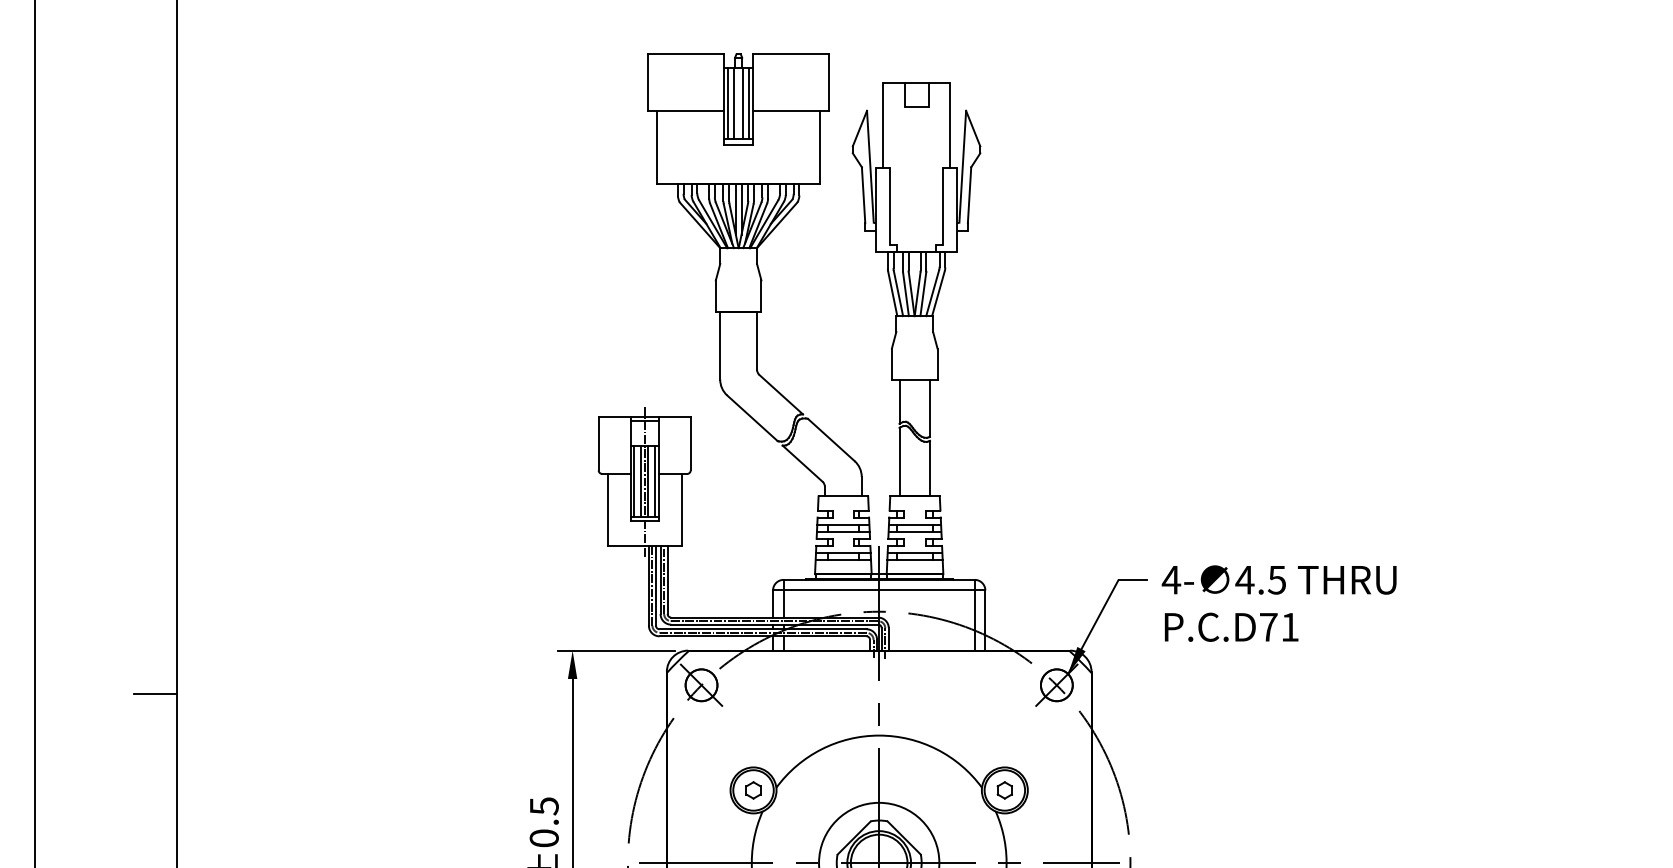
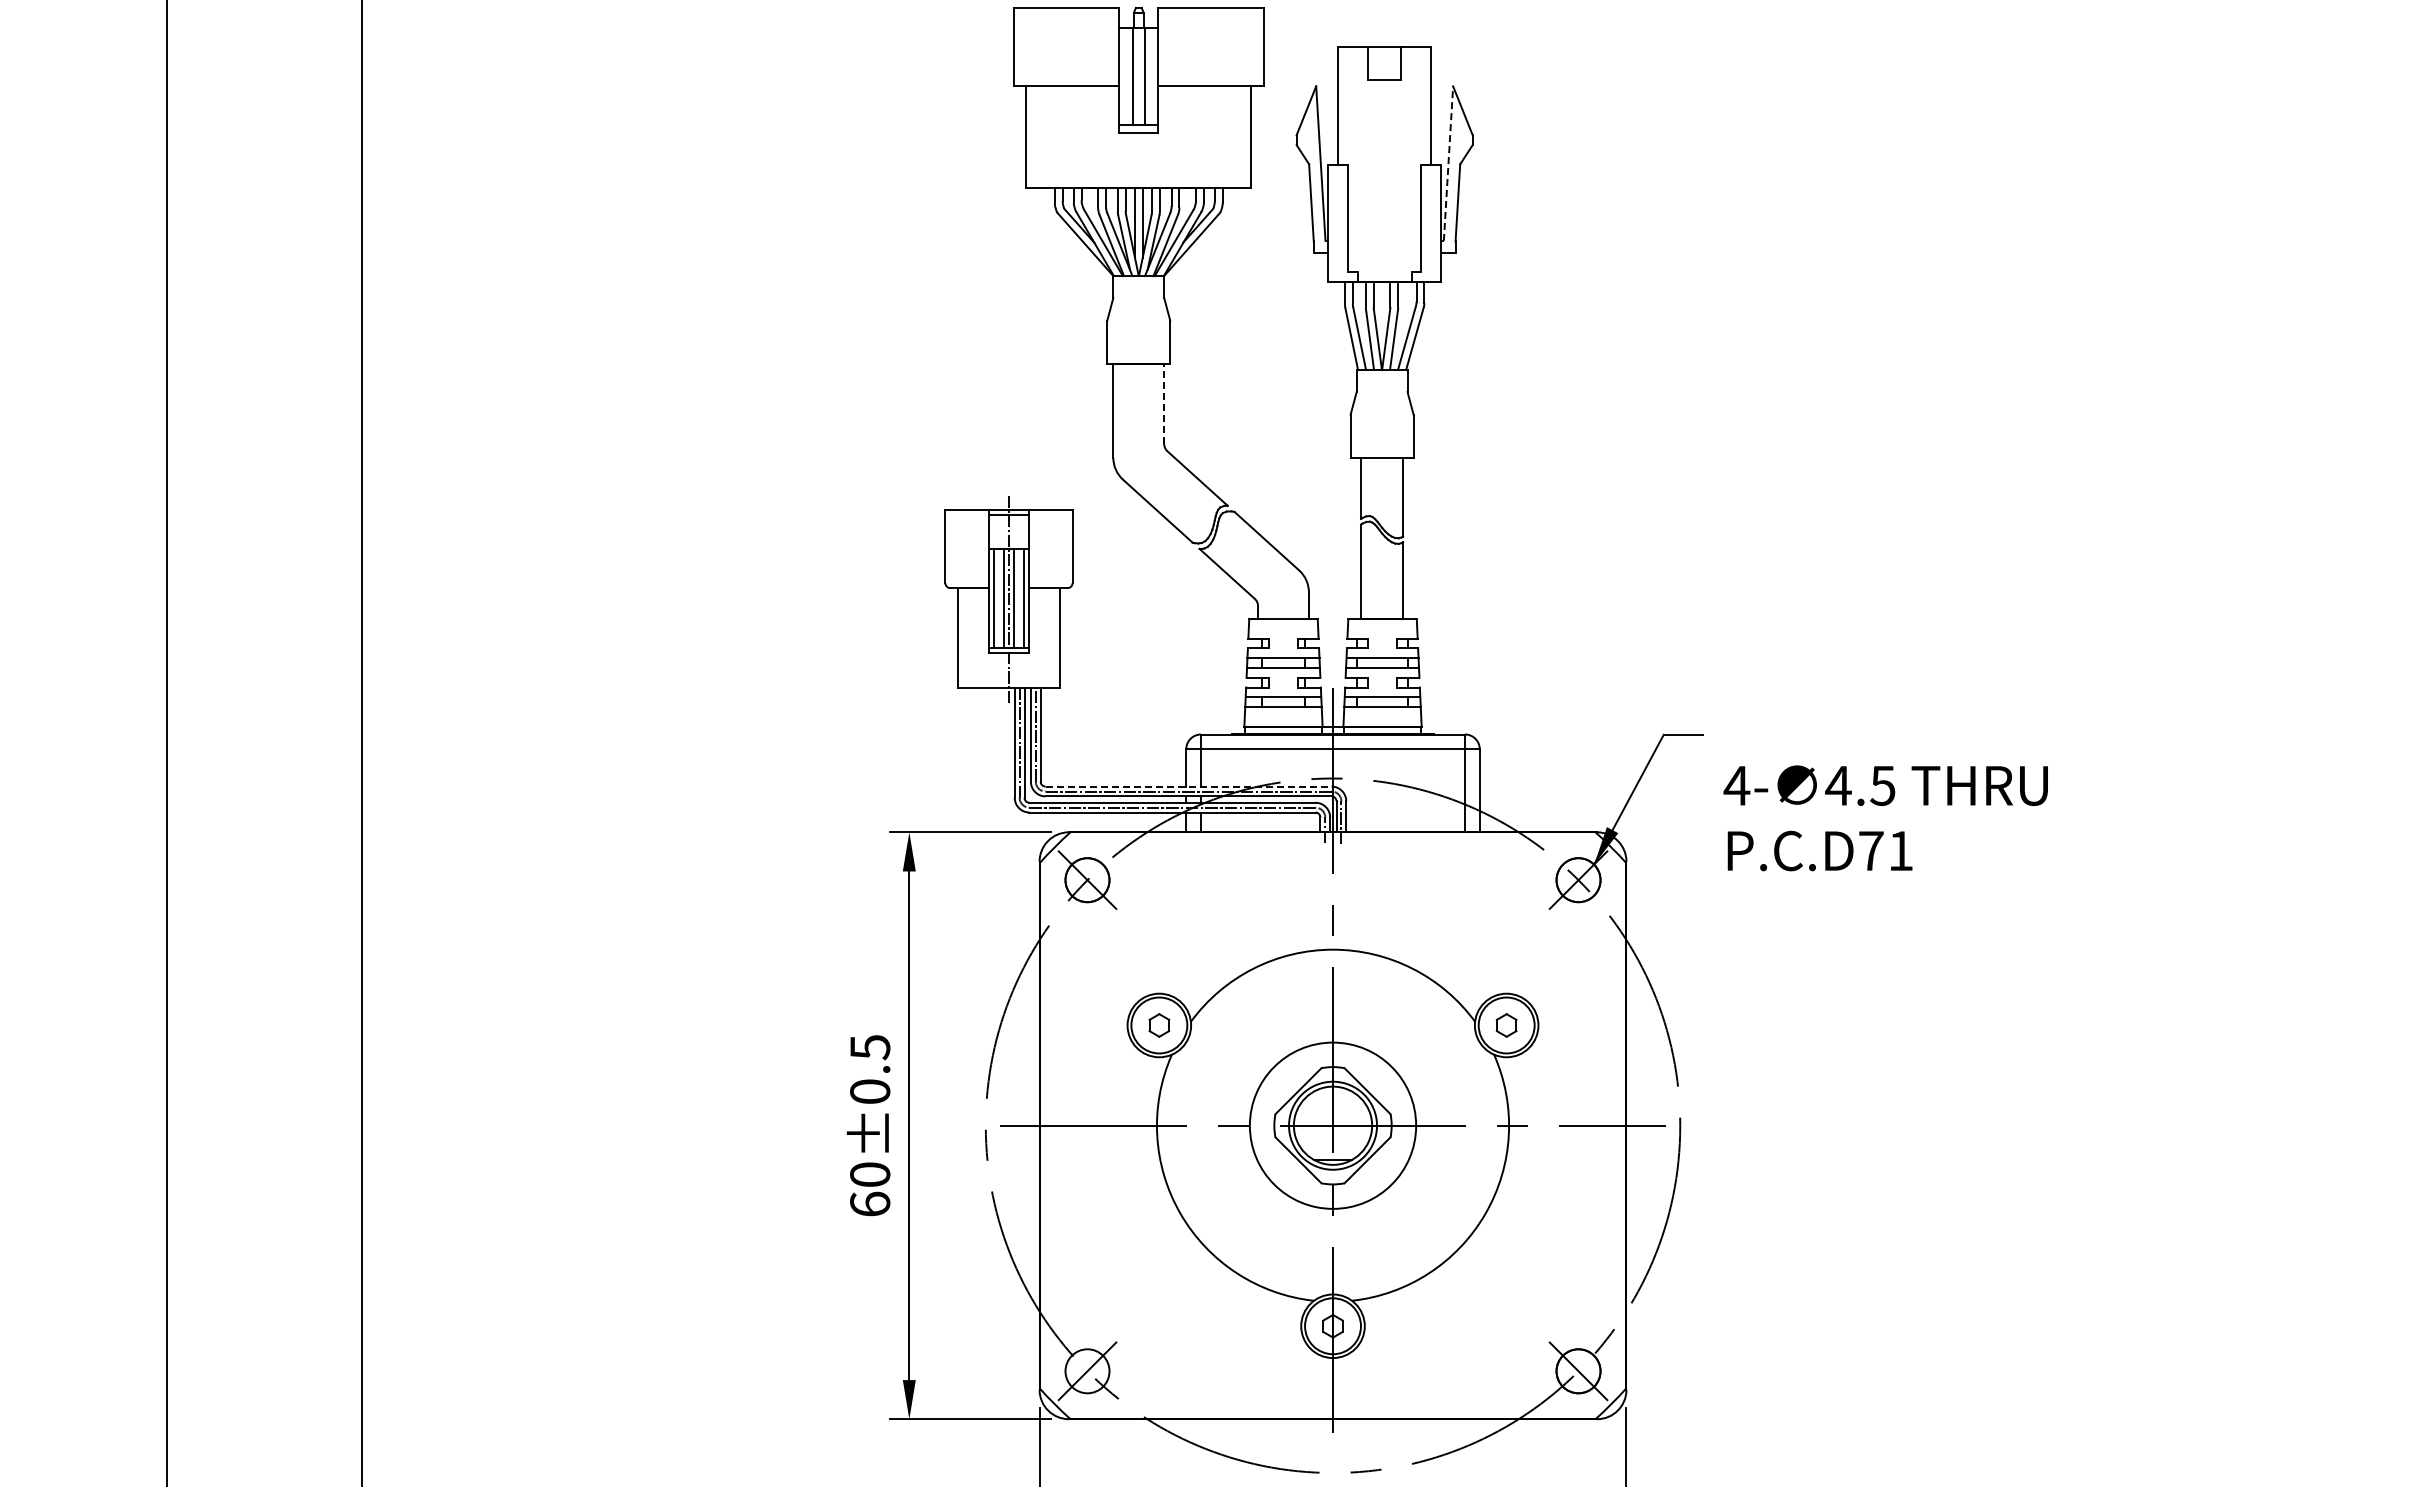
line: (728, 103) -> (1124, 76), removed
line: (749, 103) -> (1153, 76), removed
line: (962, 166) -> (1448, 163), solid -> dashed
line: (757, 340) -> (1164, 403), solid -> dashed
text: (1278, 603) -> (1885, 818), moved
line: (775, 617) -> (1189, 786), solid -> dashed
line: (155, 694) -> (332, 892), removed

